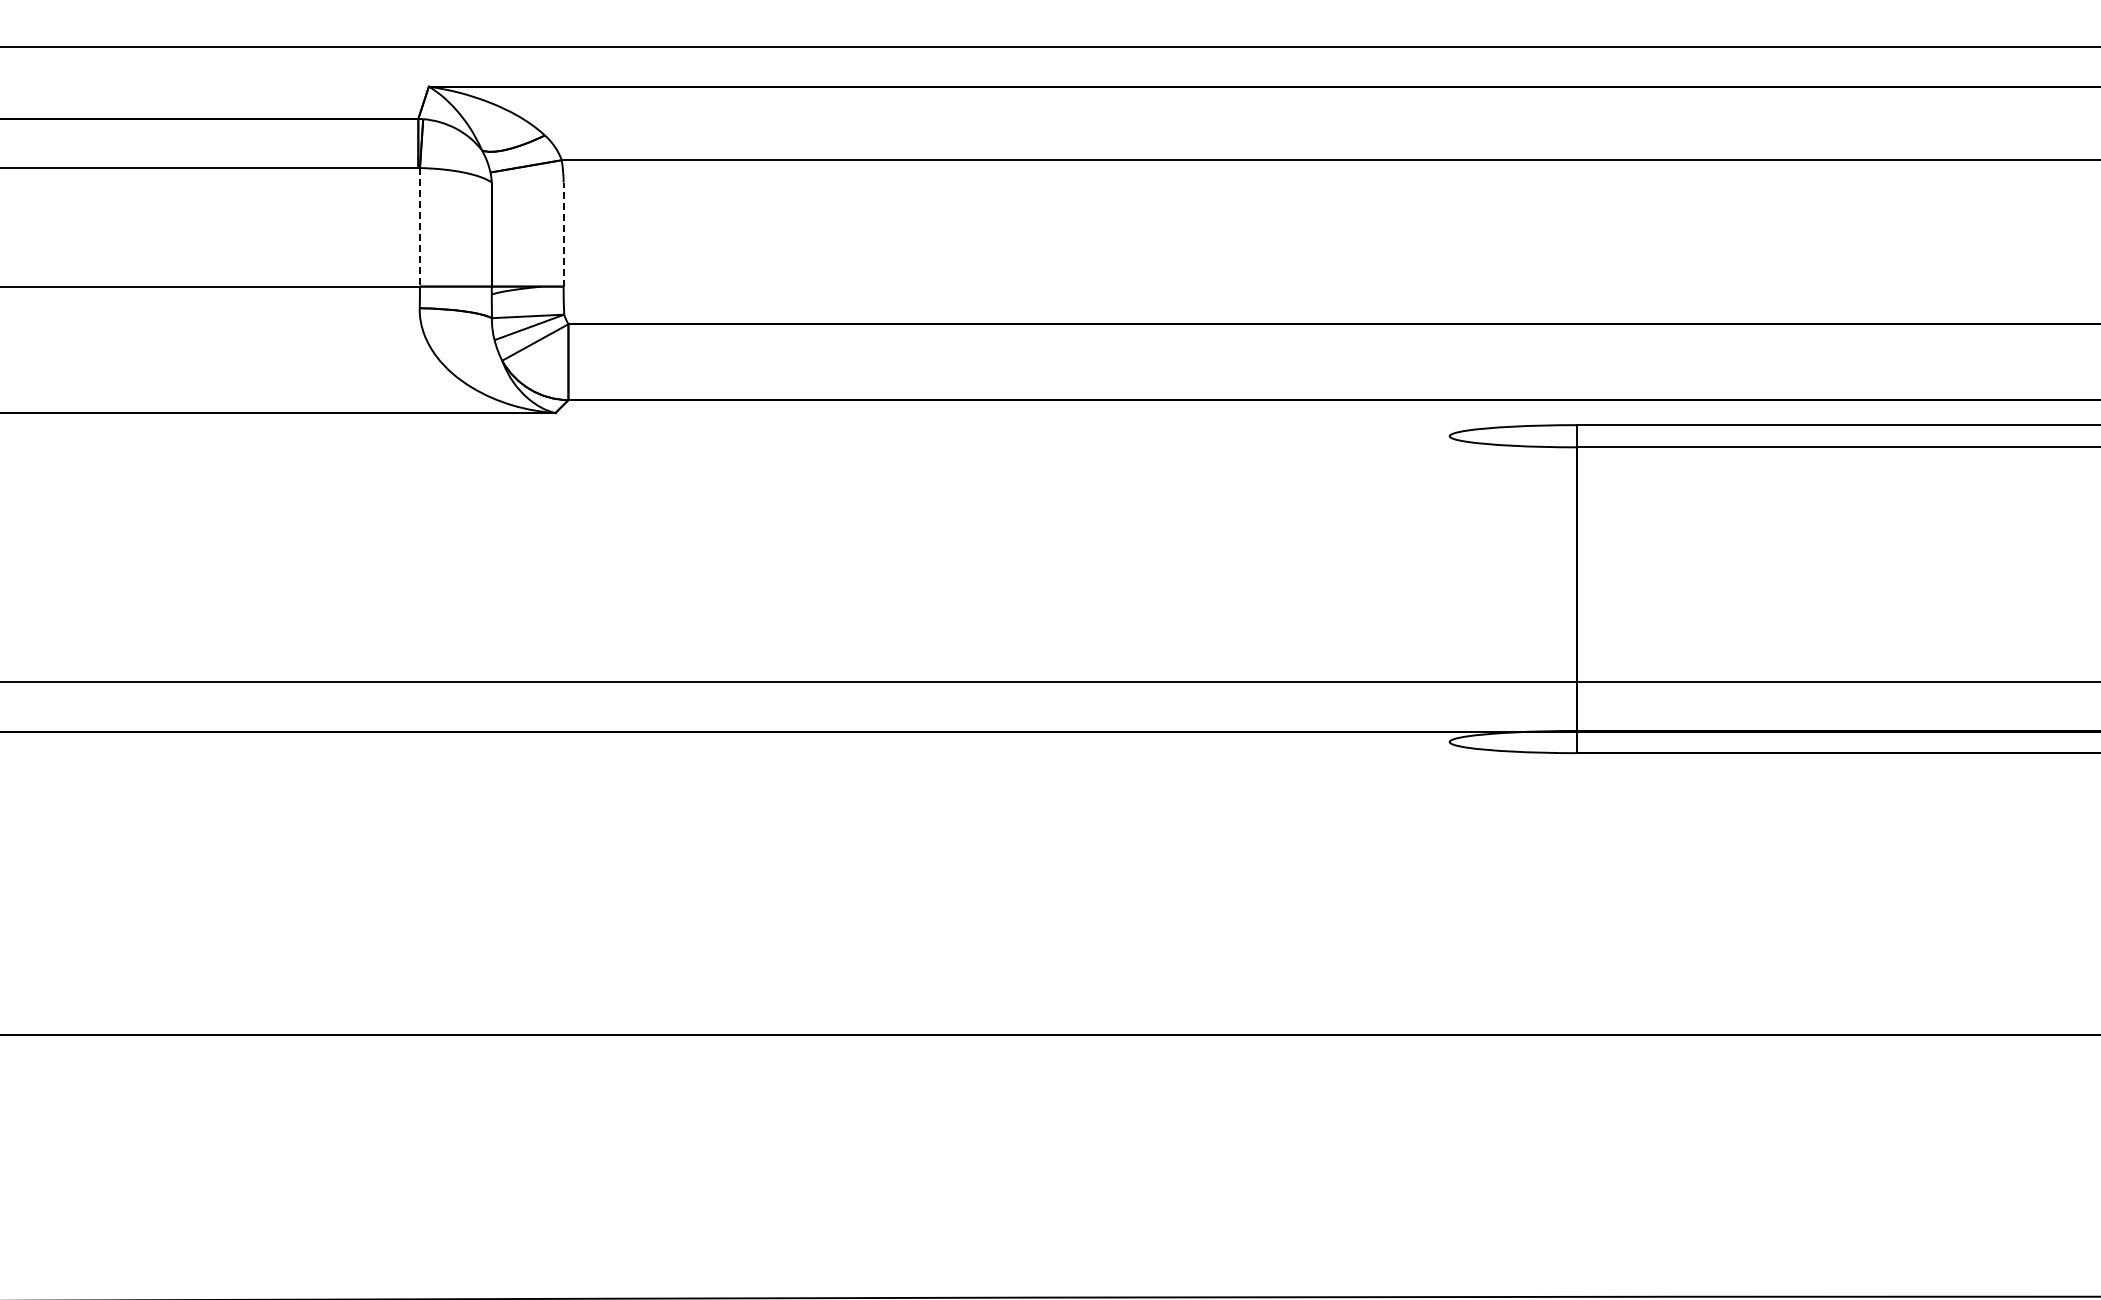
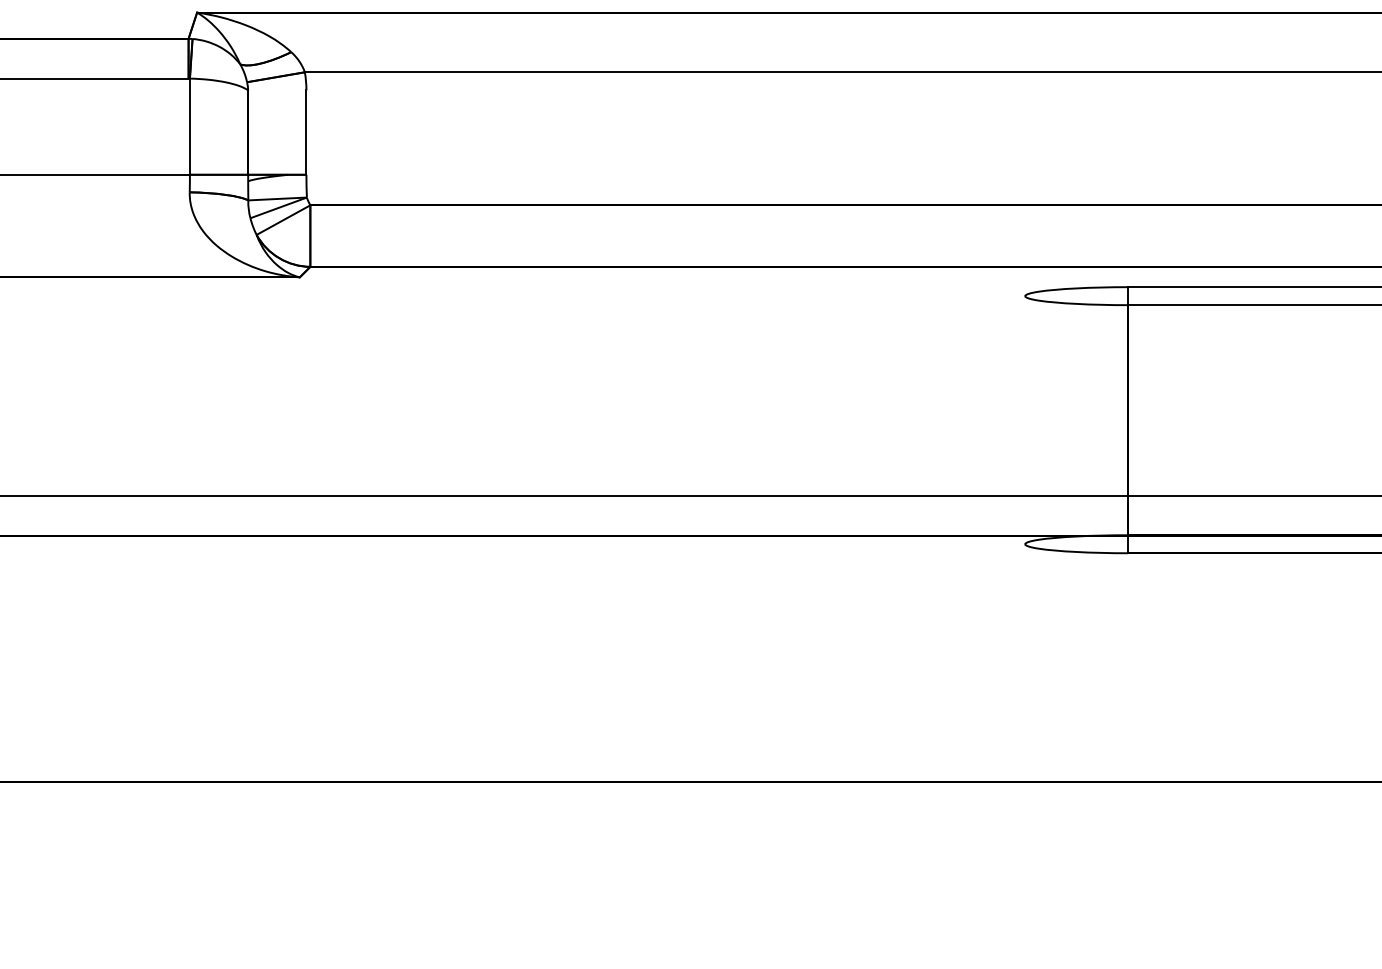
line: (420, 227) -> (190, 126), dashed -> solid
line: (563, 234) -> (306, 132), dashed -> solid

